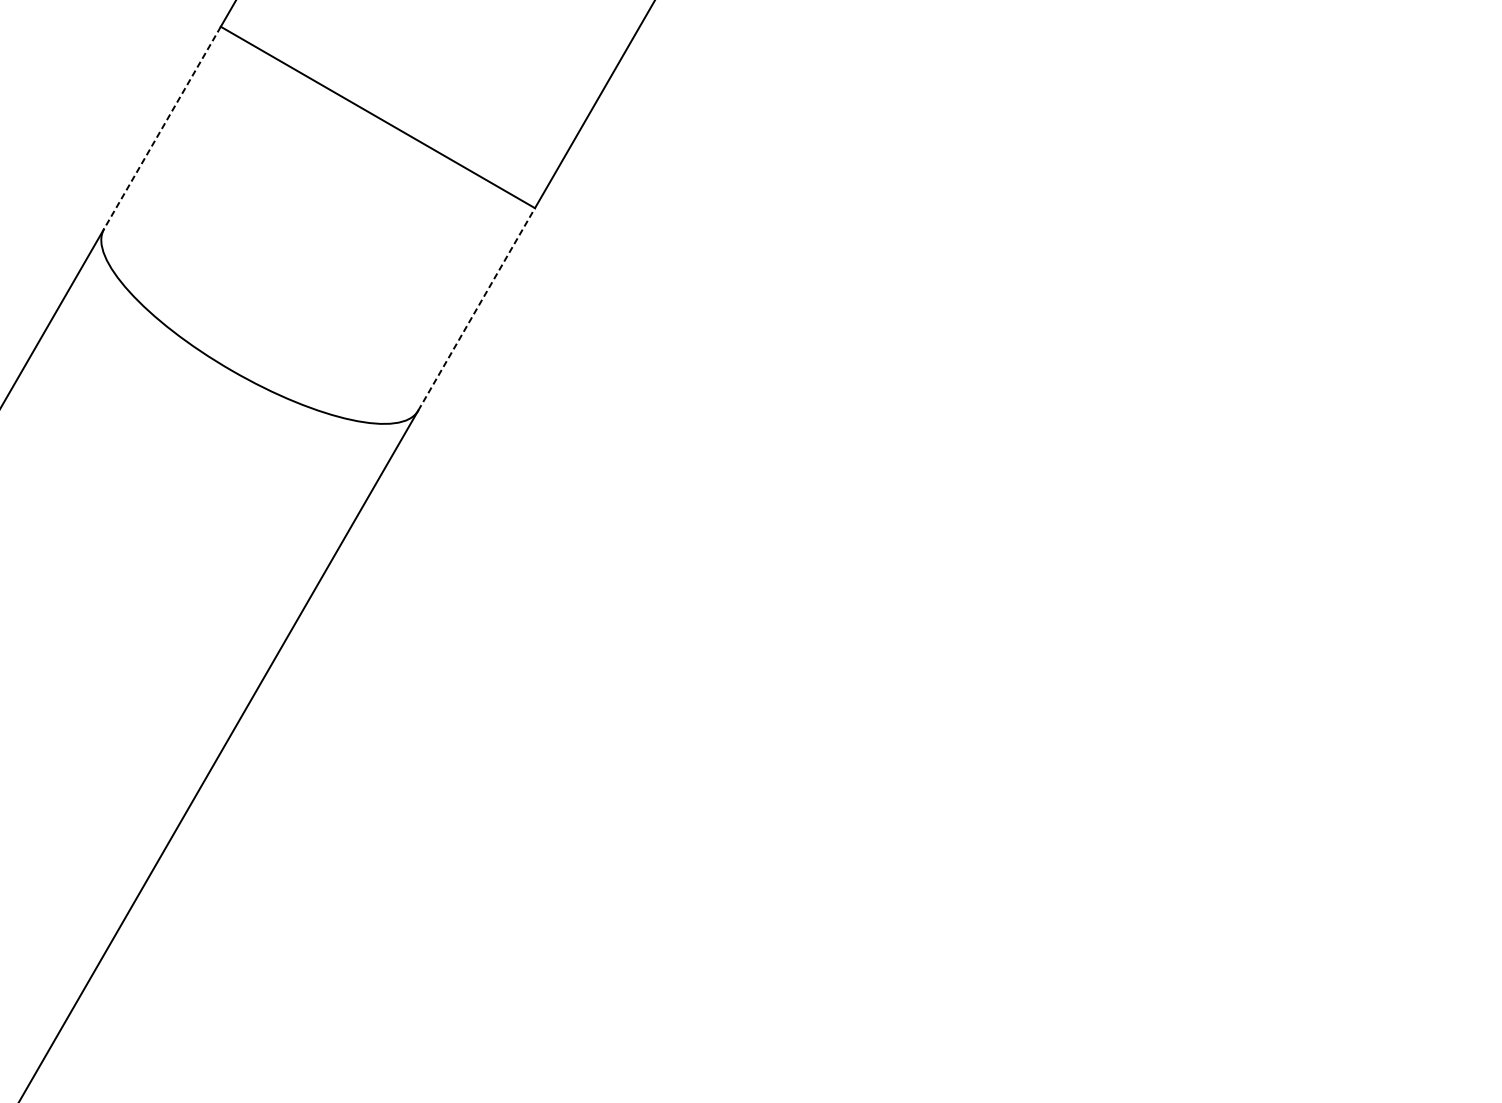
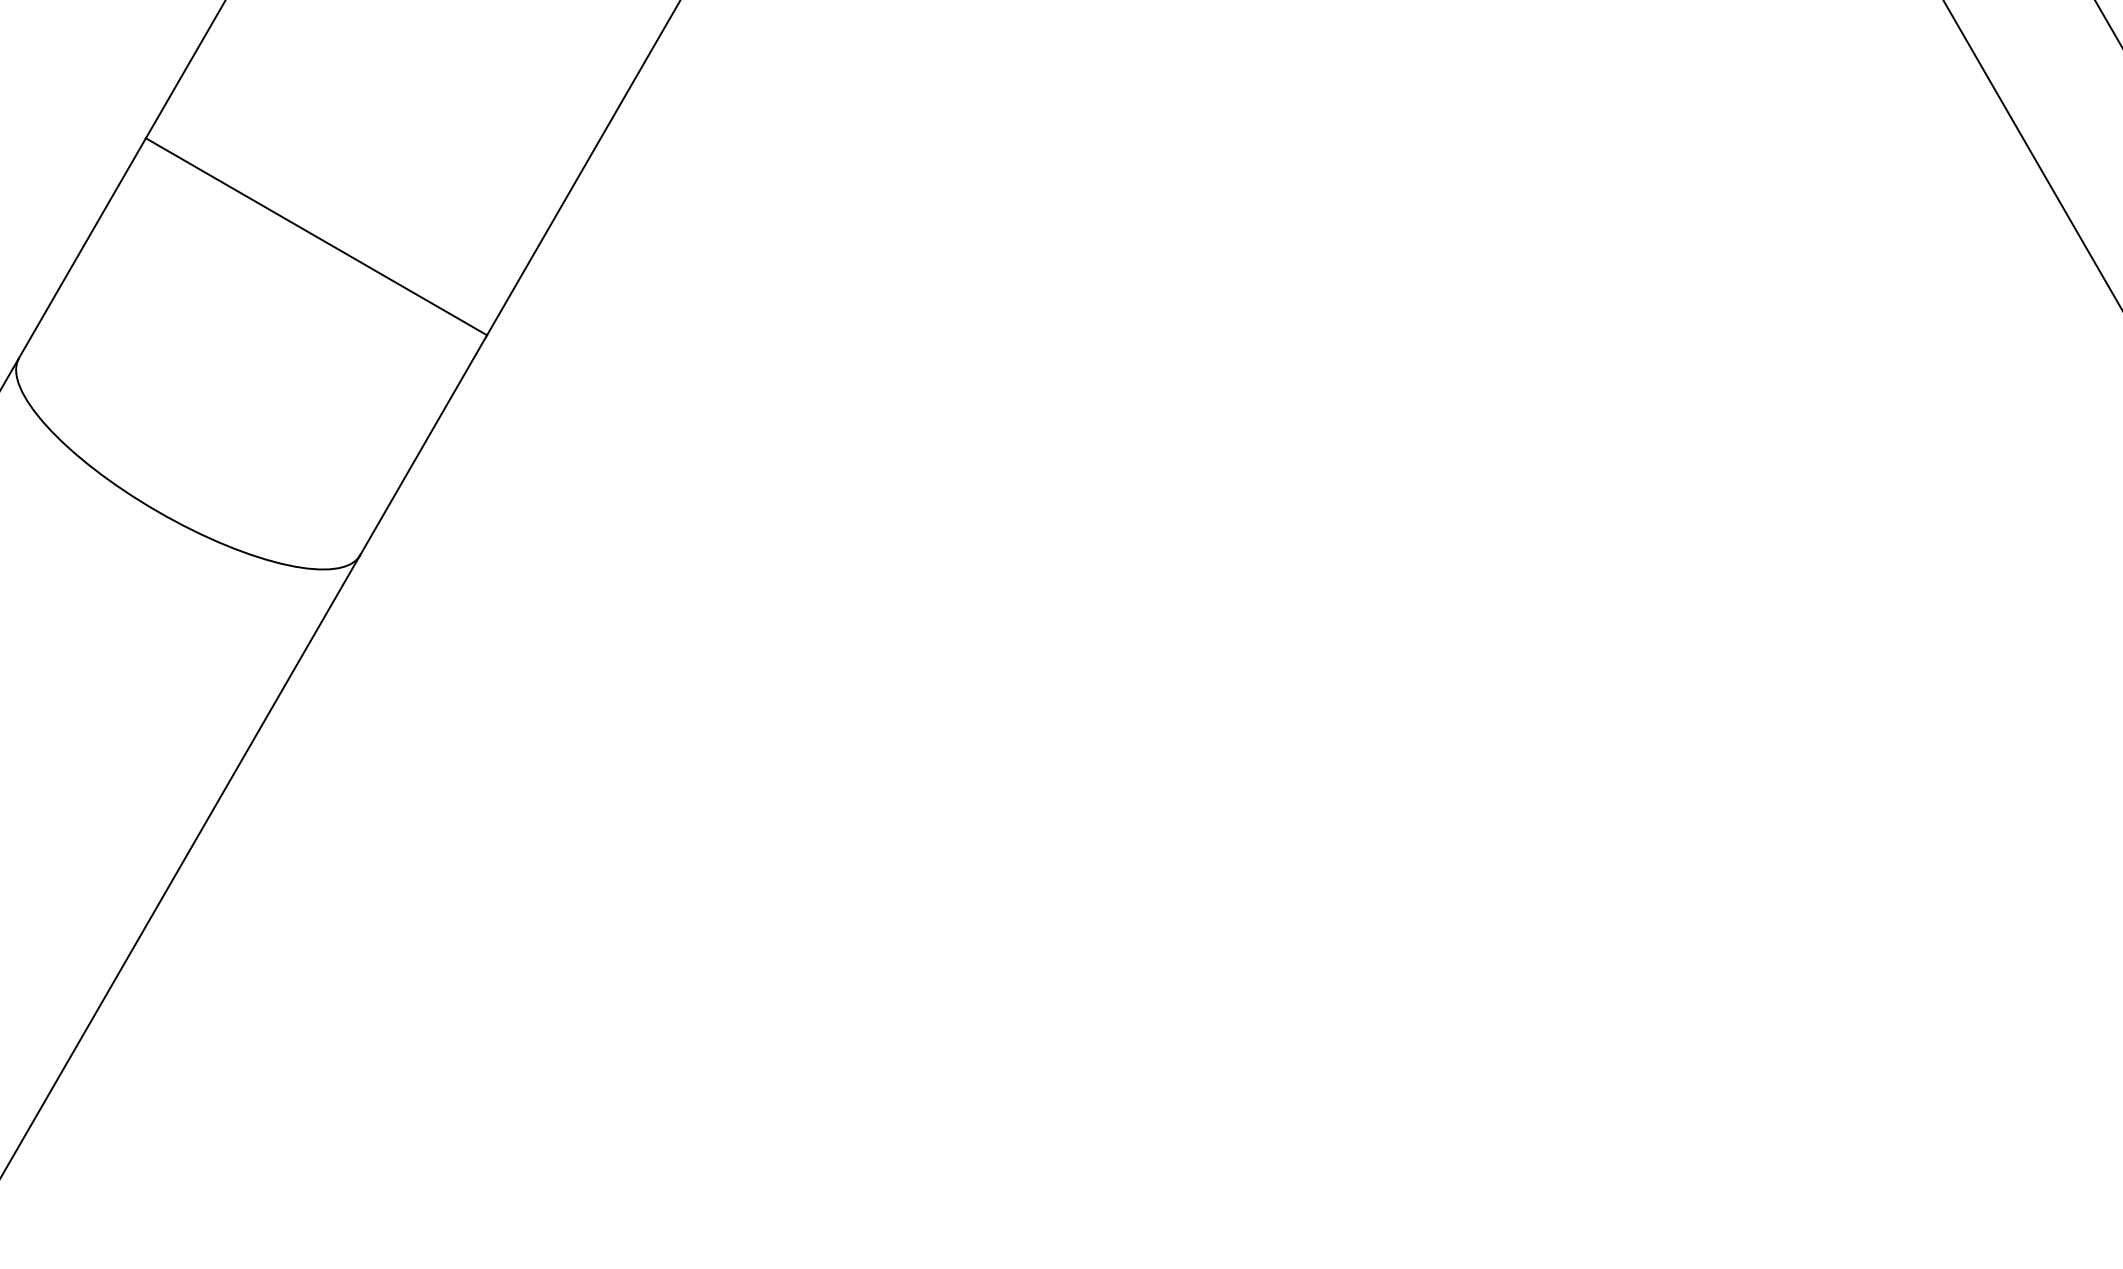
line: (162, 128) -> (82, 248), dashed -> solid
line: (476, 309) -> (423, 445), dashed -> solid

